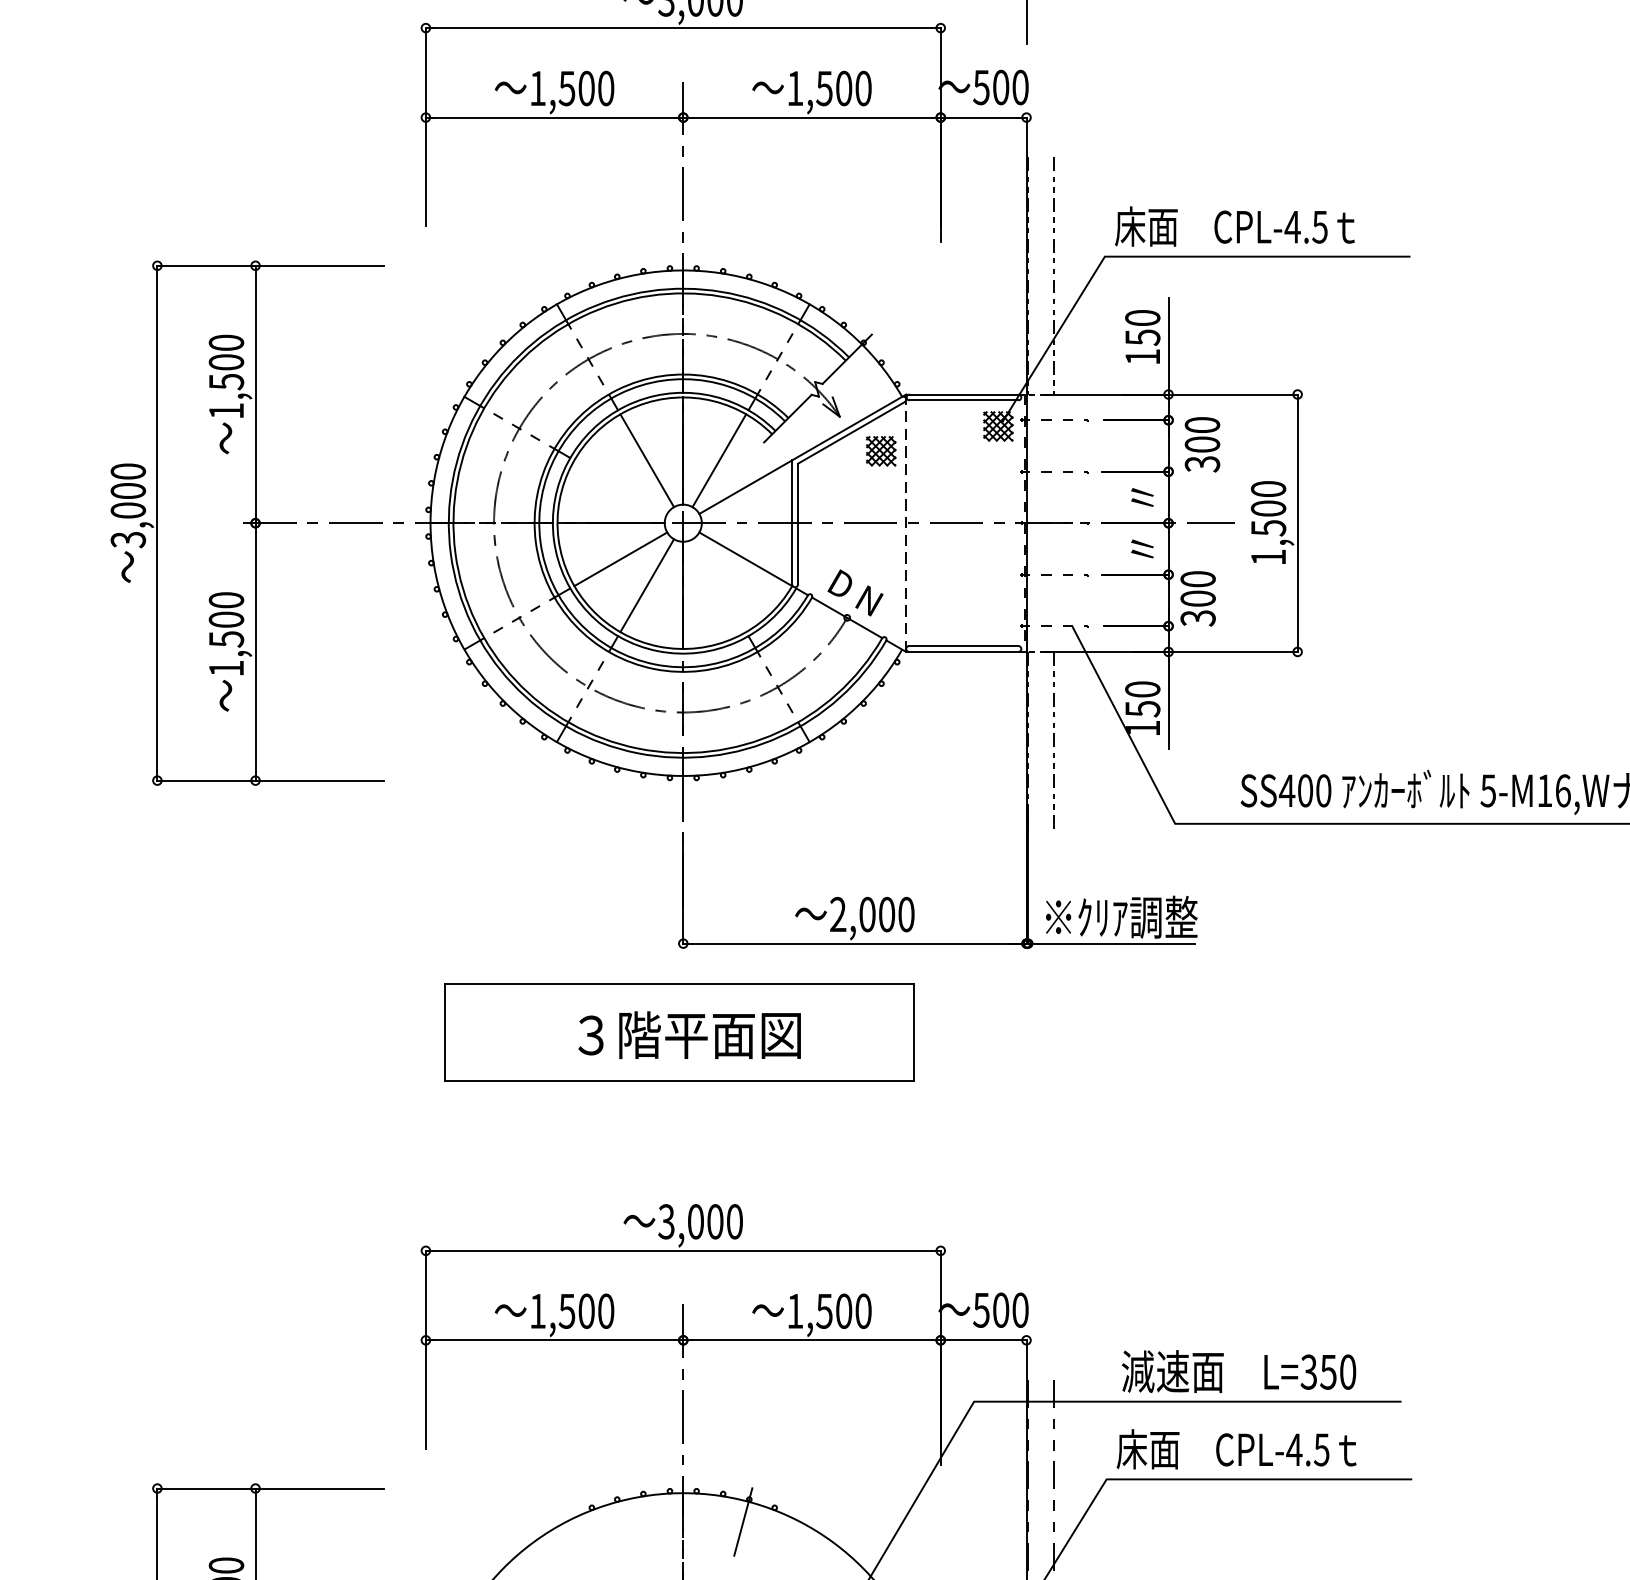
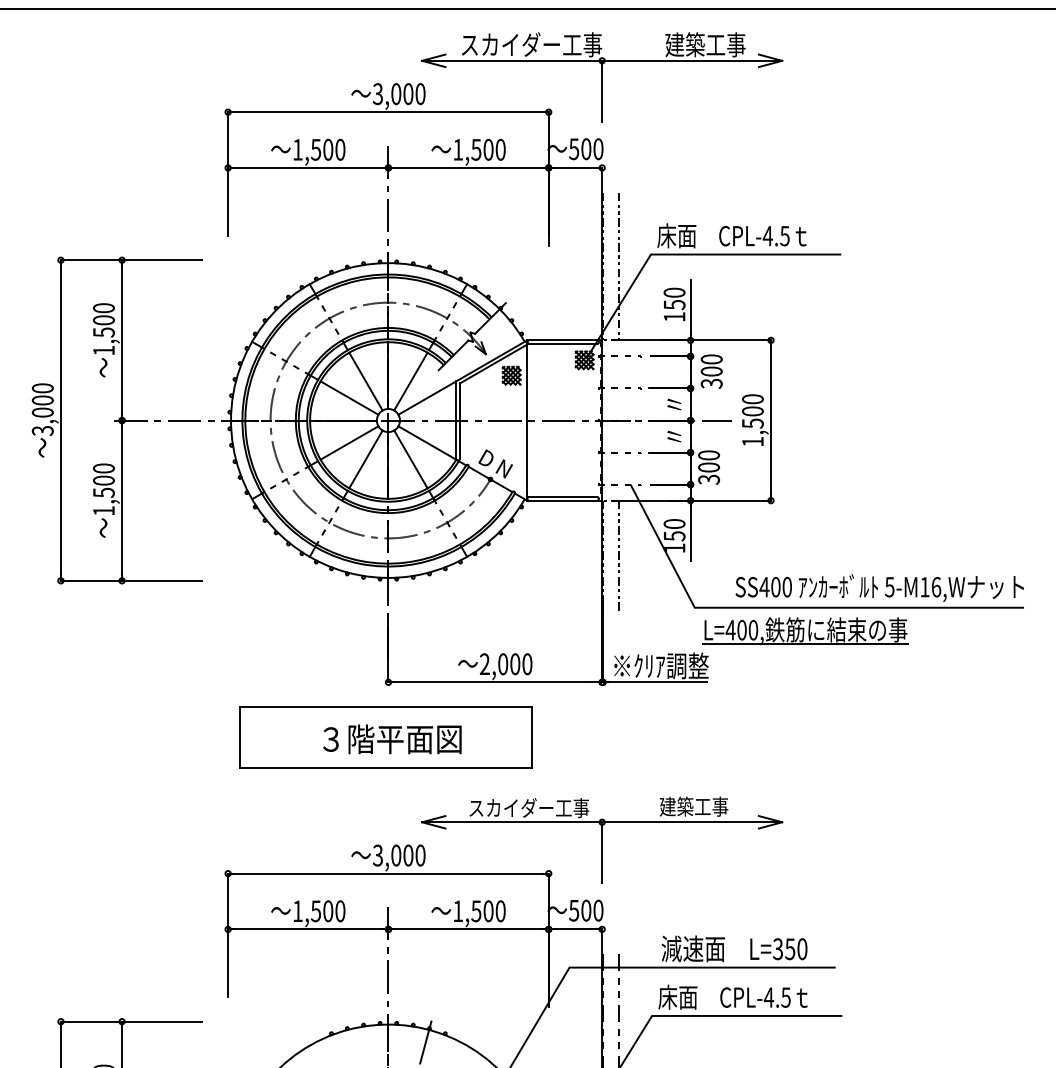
line: (620, 486) -> (349, 397), added
line: (906, 523) -> (527, 420), dashed -> solid
line: (718, 585) -> (410, 459), added
part: (1353, 861) -> (805, 631), added
part: (1027, 1195) -> (602, 839), added

